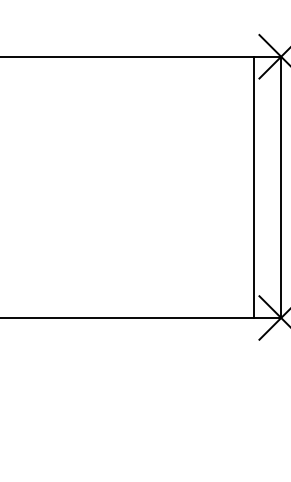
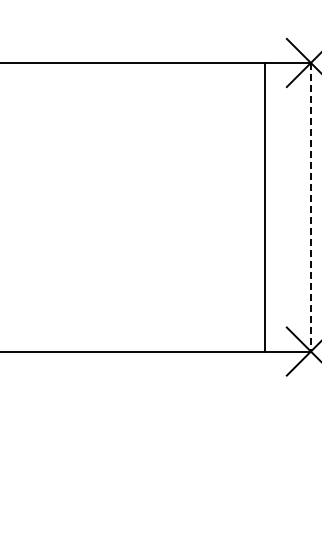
line: (253, 186) -> (264, 206), moved
line: (280, 187) -> (310, 207), solid -> dashed

